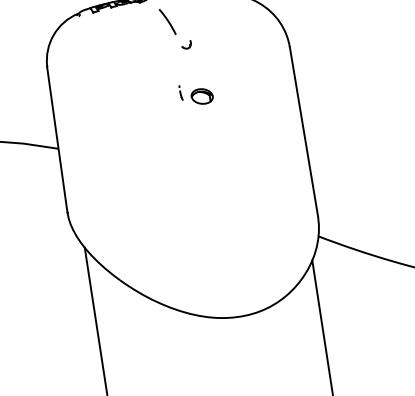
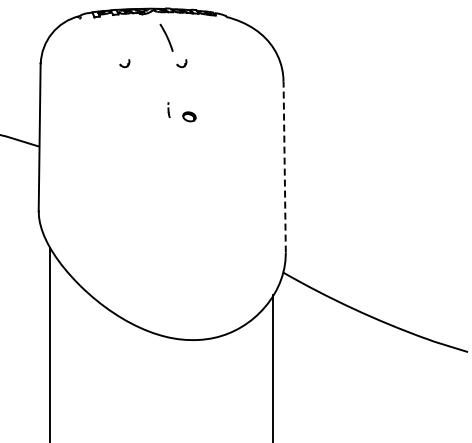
part: (129, 53) -> (124, 63), added
part: (202, 96) -> (189, 116), size x0.6
line: (303, 132) -> (284, 167), solid -> dashed

